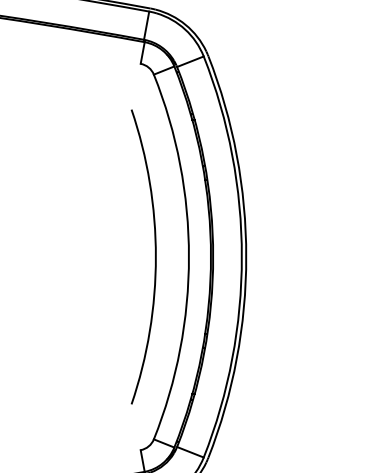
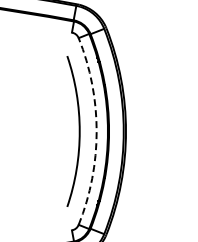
arc: (188, 257) -> (96, 131), solid -> dashed

